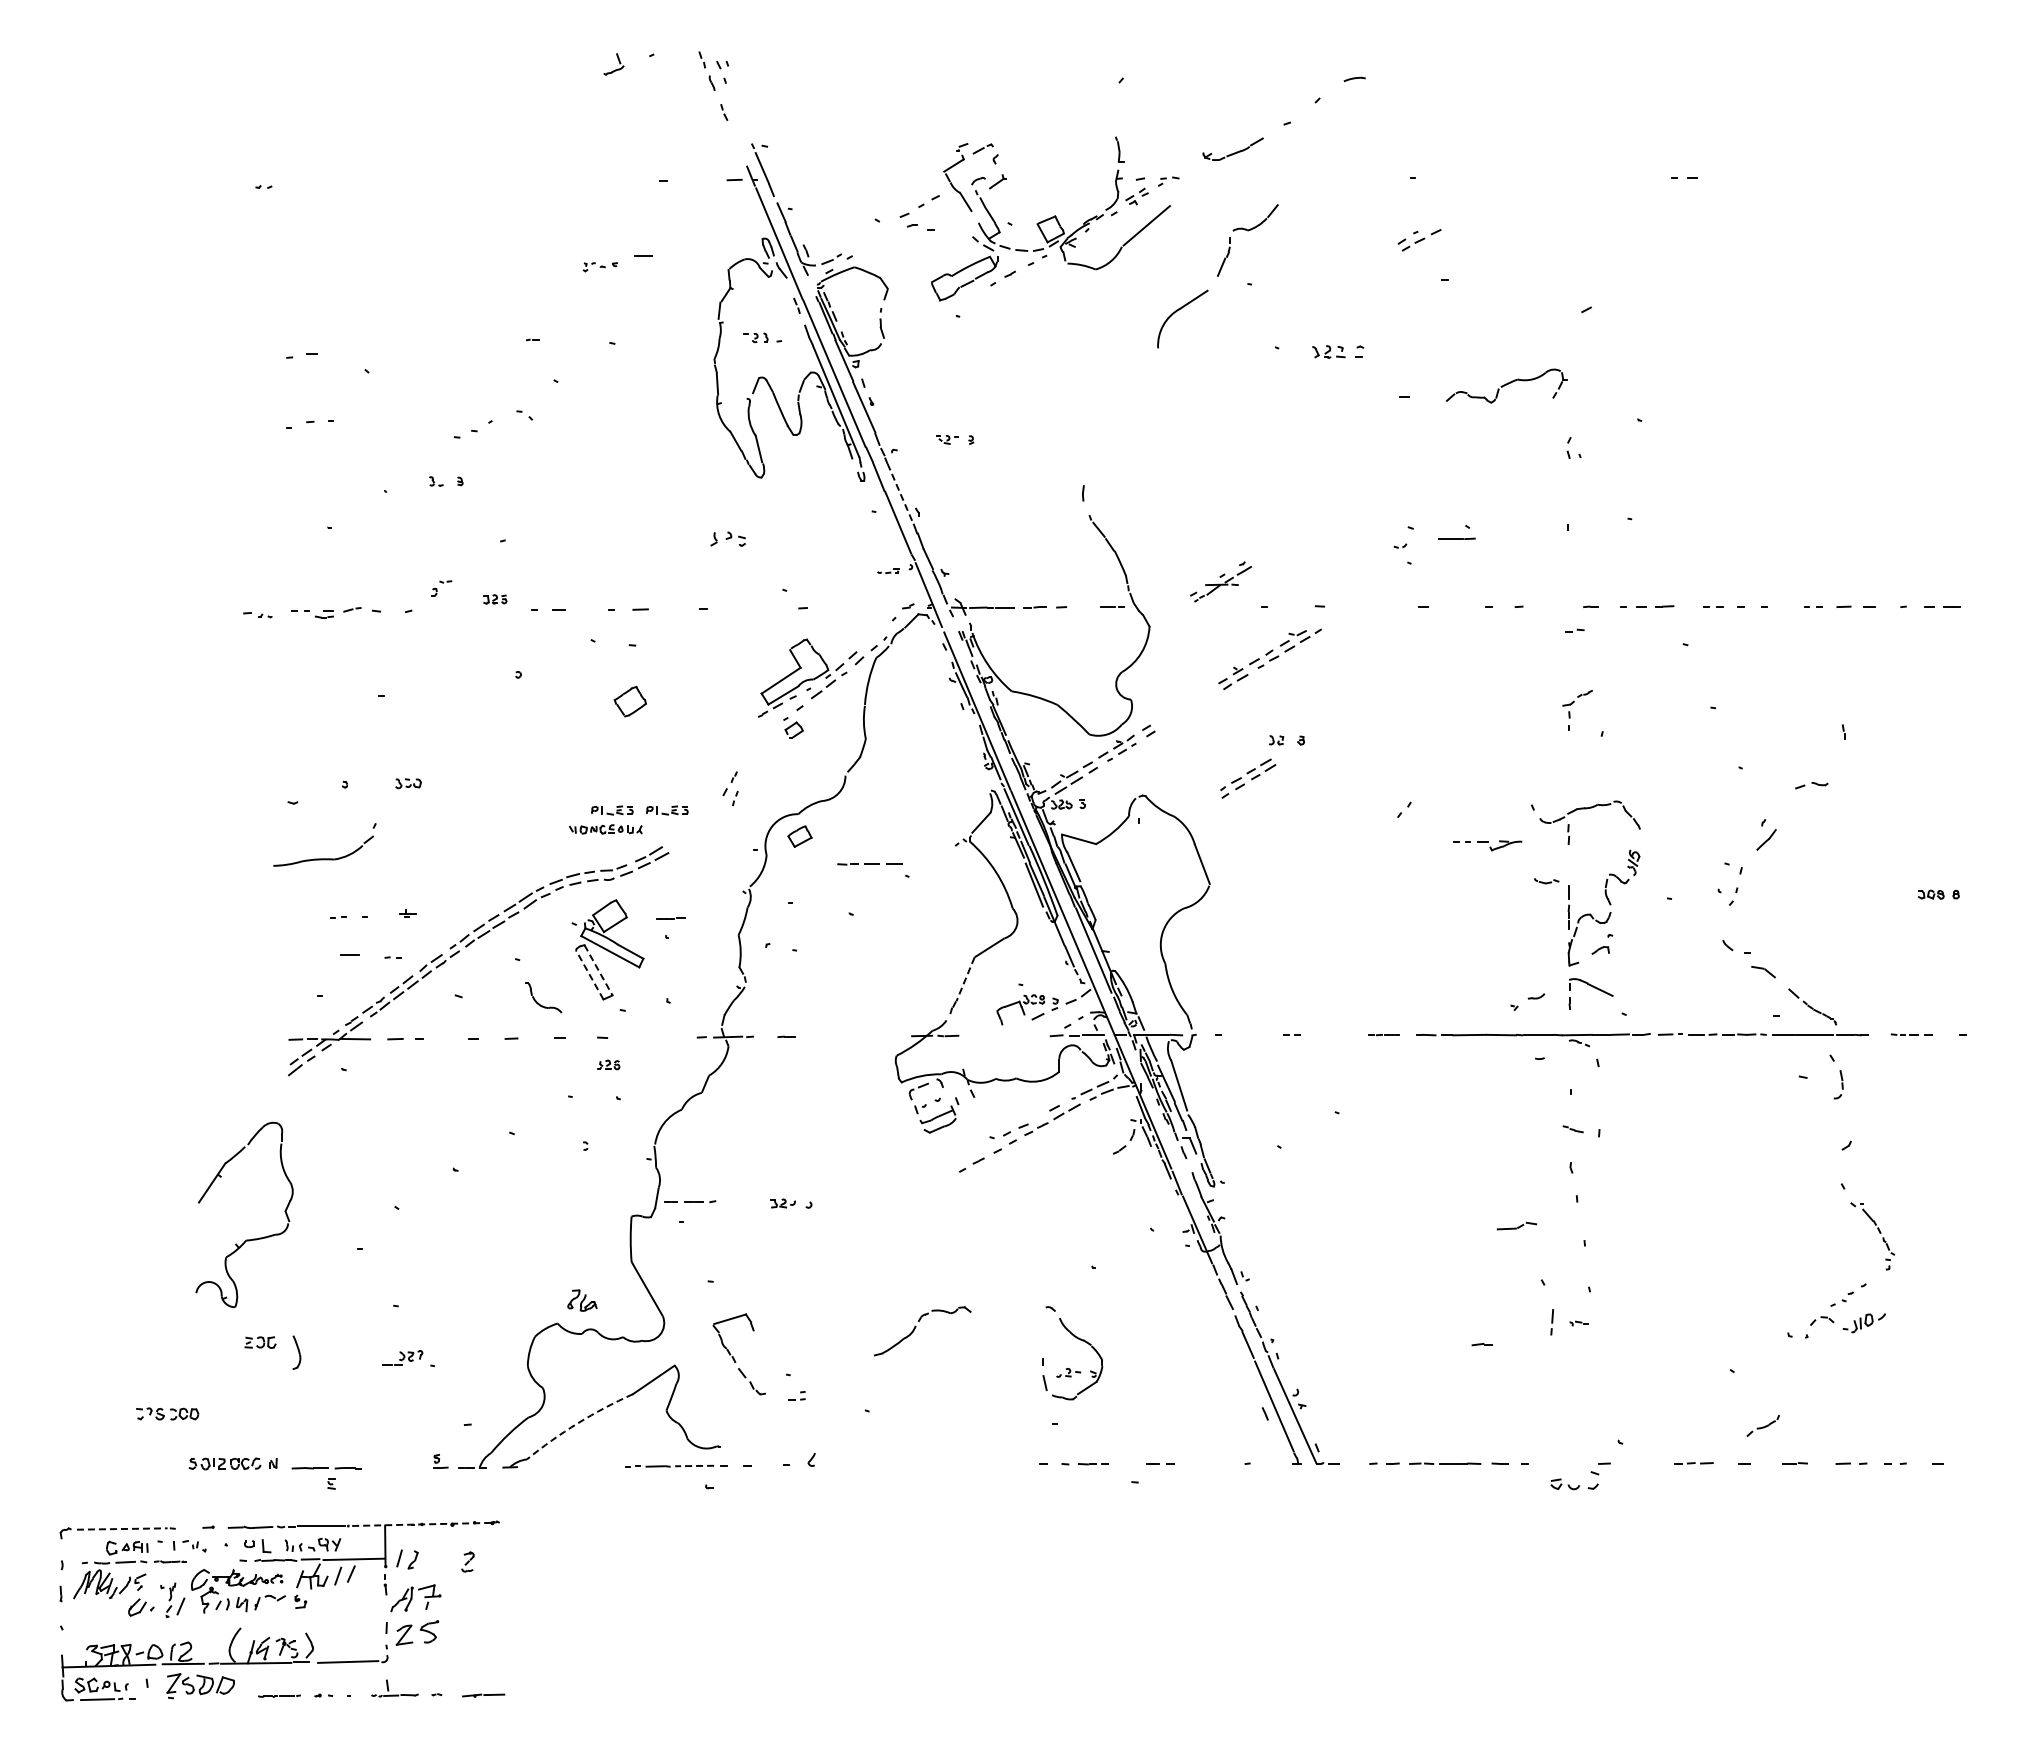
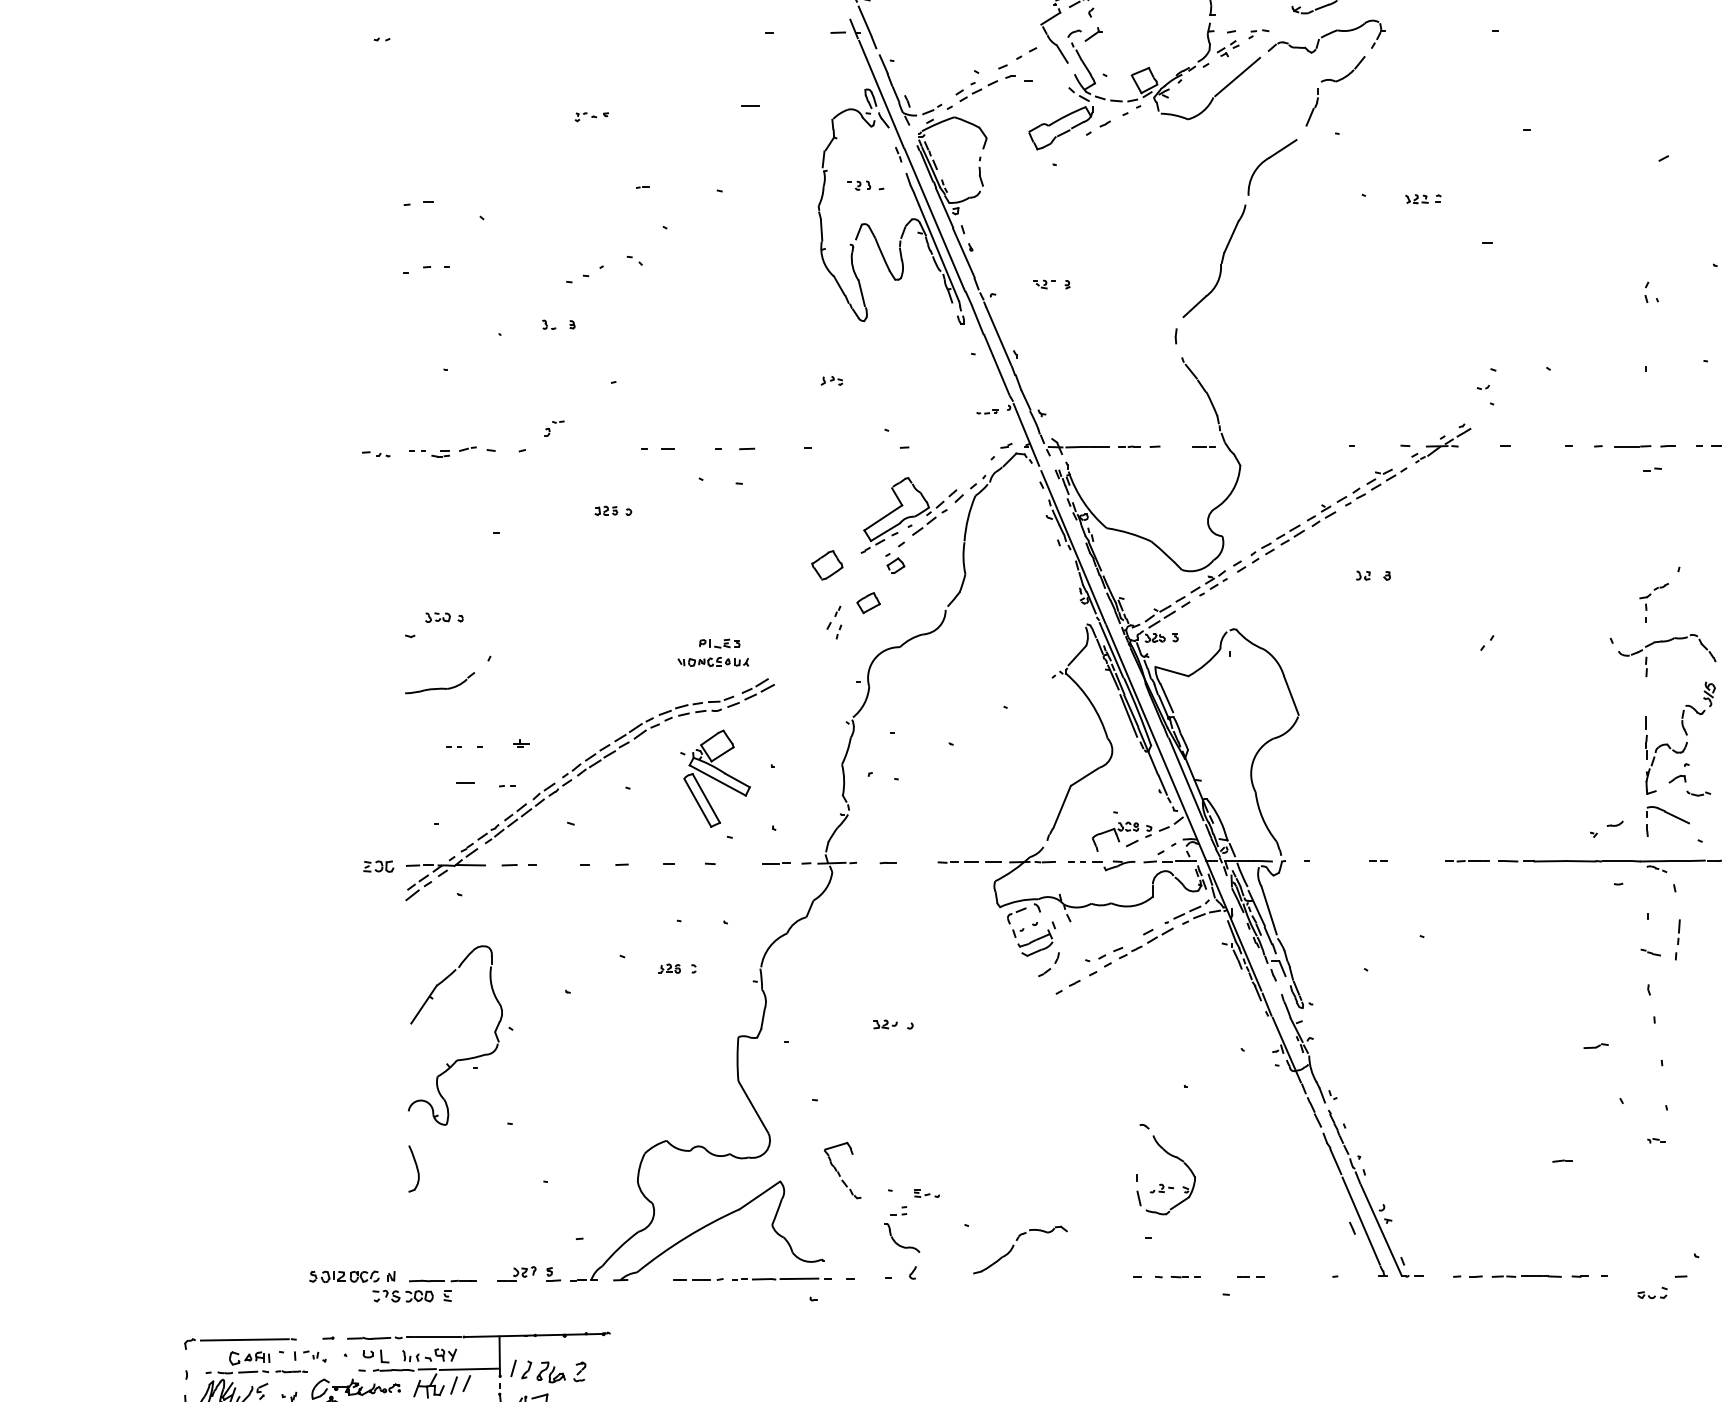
part: (1419, 240) -> (976, 91), moved
part: (599, 267) -> (591, 117), moved
part: (1338, 351) -> (1423, 198), size x0.71
part: (1506, 385) -> (1326, 36), moved
part: (1128, 418) -> (1219, 263), added
line: (900, 493) -> (998, 336), dashed -> solid
line: (1456, 538) -> (1632, 445), moved
part: (727, 539) -> (831, 381), size x0.62
part: (1220, 581) -> (1440, 443), moved
part: (495, 599) -> (606, 510), moved
part: (629, 701) -> (826, 565), moved
part: (1572, 704) -> (1649, 597), moved
part: (1248, 778) -> (1278, 543), moved
part: (408, 783) -> (437, 617), moved
part: (667, 810) -> (773, 643), removed
part: (799, 836) -> (868, 602), moved
part: (1487, 845) -> (1101, 865), moved
part: (323, 851) -> (439, 683), size x0.71
part: (869, 864) -> (968, 862), moved
part: (1546, 881) -> (1698, 793), moved
line: (670, 918) -> (776, 863), moved
line: (598, 970) -> (706, 798), dashed -> solid
line: (589, 974) -> (697, 802), dashed -> solid
line: (965, 979) -> (1061, 807), dashed -> solid
part: (538, 1002) -> (897, 1242), moved
part: (1383, 1034) -> (1466, 860), size x1.43
part: (608, 1064) -> (669, 968), moved
part: (1124, 1141) -> (1049, 964), moved
part: (690, 1201) -> (698, 1279), moved
part: (1516, 1225) -> (1595, 1045), size x0.62
part: (246, 1239) -> (457, 1059), moved
part: (582, 1300) -> (551, 1372), moved
line: (1552, 1322) -> (1679, 932), moved
part: (916, 1327) -> (1014, 1246), moved
part: (260, 1342) -> (378, 866), moved
part: (296, 1352) -> (413, 1168), size x1.43
part: (738, 1353) -> (841, 1169), size x0.71
part: (402, 1357) -> (516, 1273), moved
part: (825, 1377) -> (926, 1193), added
part: (167, 1413) -> (403, 1295), moved
arc: (577, 1423) -> (685, 1237), dashed -> solid
line: (694, 1466) -> (799, 1279), dashed -> solid
part: (1574, 1480) -> (1652, 1292), size x0.62
line: (419, 1524) -> (532, 1335), dashed -> solid
line: (122, 1529) -> (245, 1340), dashed -> solid

